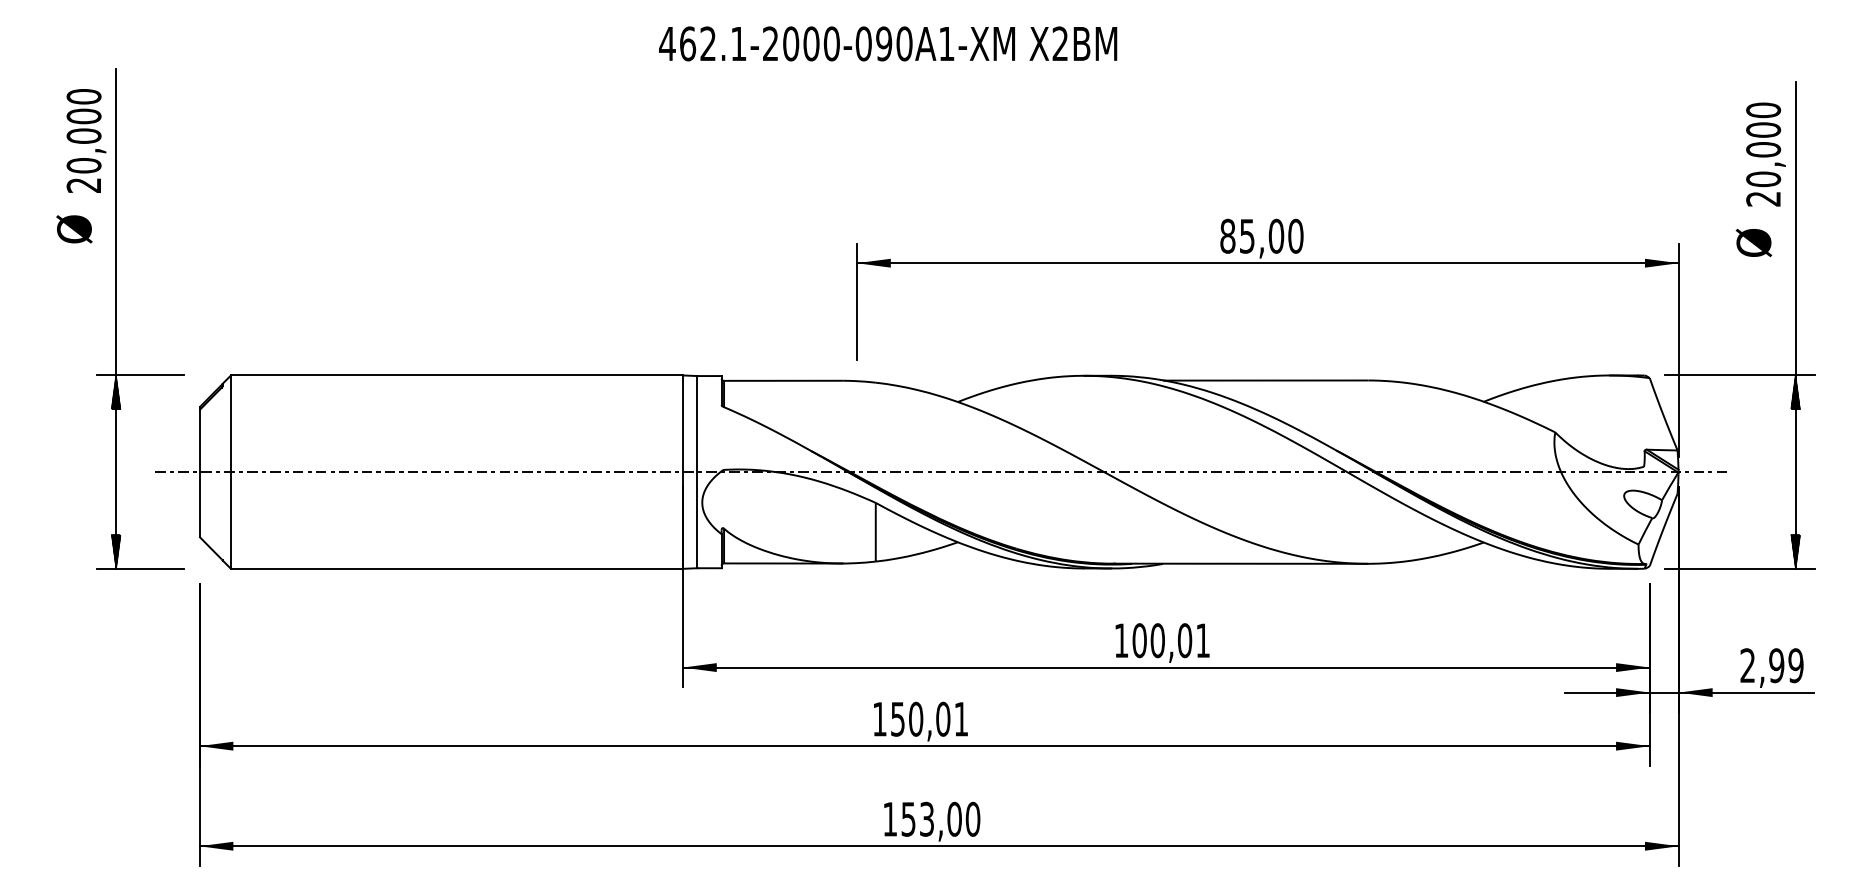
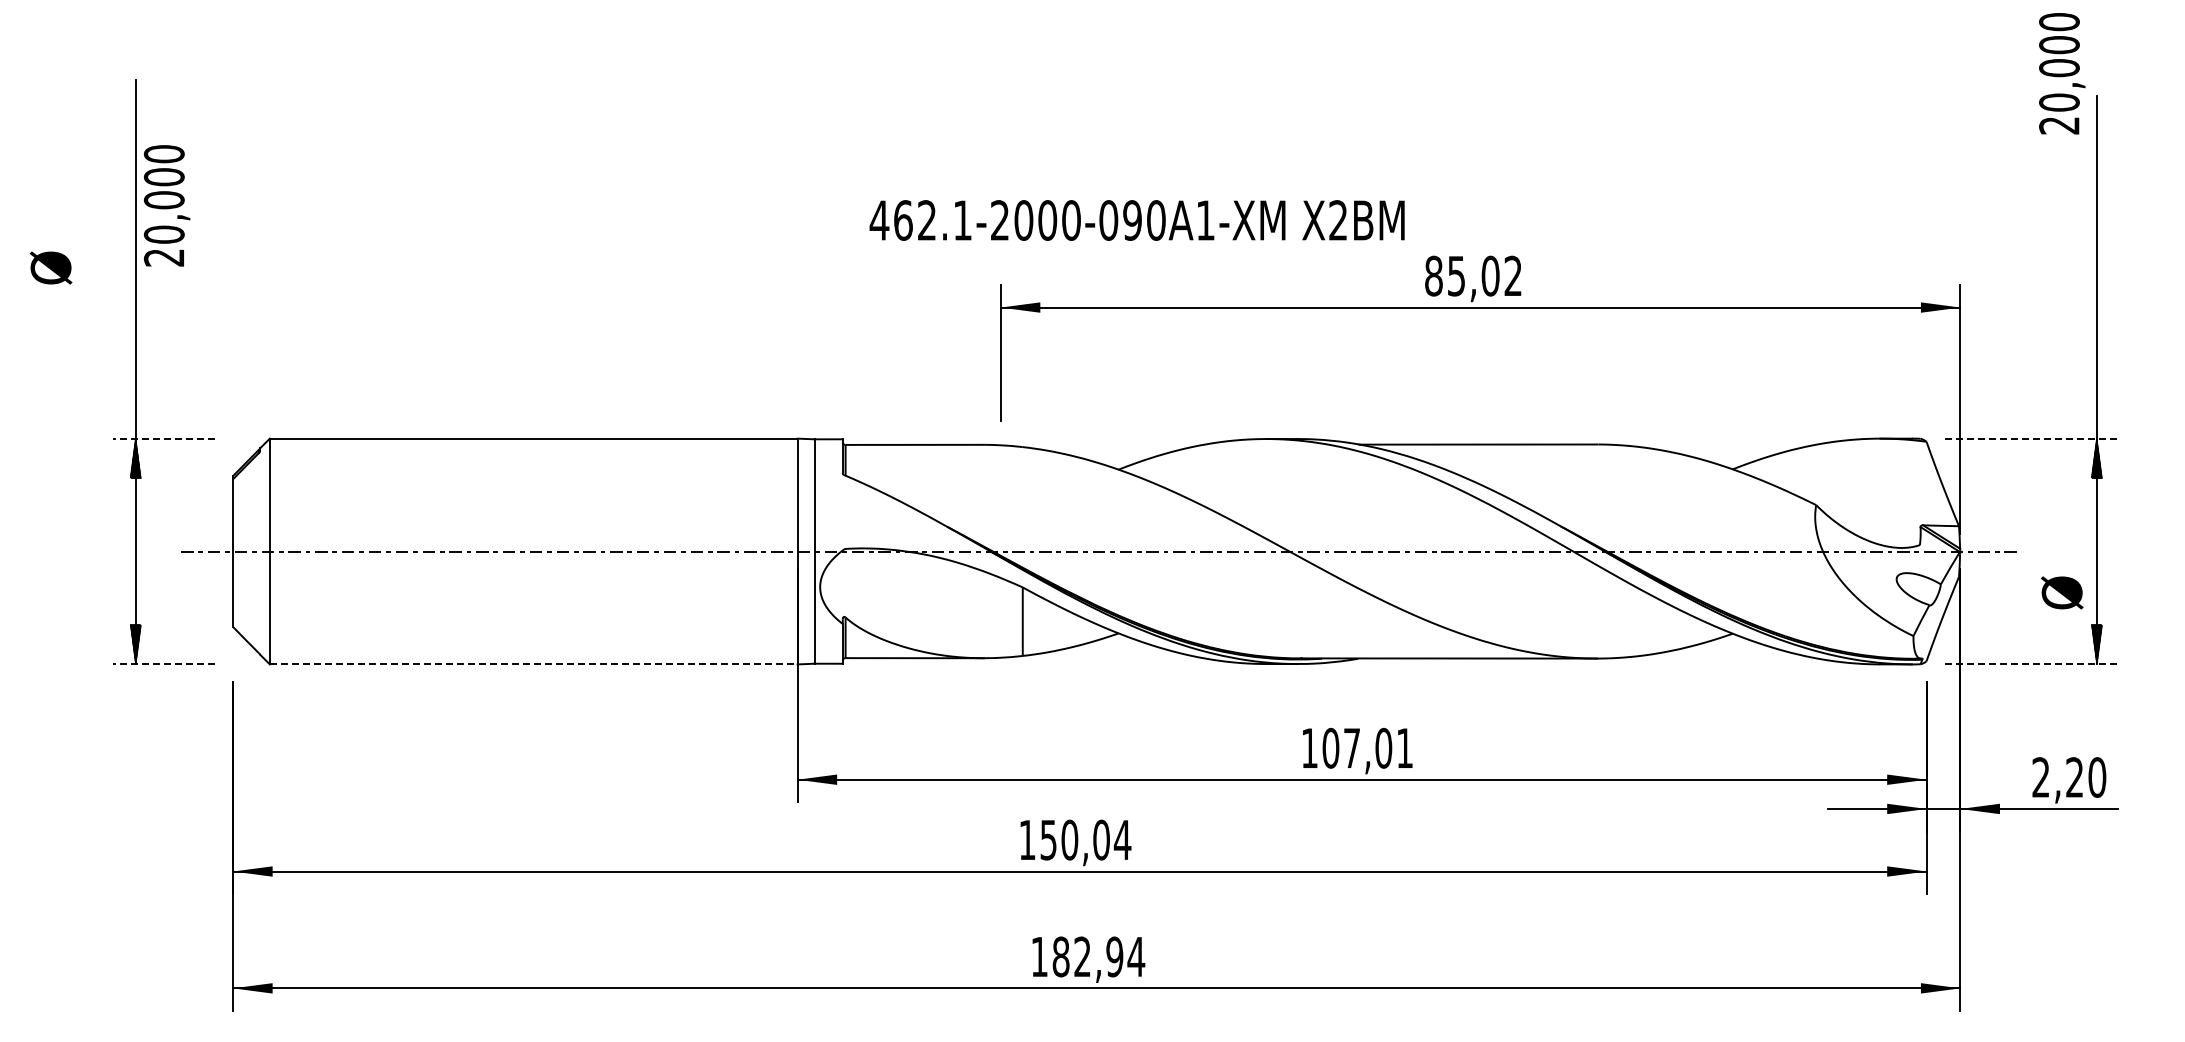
text: (887, 43) -> (1136, 220), moved
text: (85, 140) -> (166, 205), moved
text: (1766, 154) -> (2062, 73), moved
text: (73, 228) -> (50, 267), moved
text: (1296, 235) -> (1513, 275), 85,00 -> 85,02
text: (1754, 242) -> (2062, 592), moved
line: (139, 375) -> (163, 438), solid -> dashed
line: (1740, 375) -> (2032, 438), solid -> dashed
line: (139, 568) -> (163, 664), solid -> dashed
line: (456, 568) -> (533, 664), solid -> dashed
line: (1740, 568) -> (2032, 664), solid -> dashed
text: (1157, 639) -> (1351, 747), 100,01 -> 107,01
text: (1786, 665) -> (2086, 777), 2,99 -> 2,20
text: (961, 718) -> (1122, 839), 150,01 -> 150,04
text: (940, 818) -> (1098, 956), 153,00 -> 182,94

